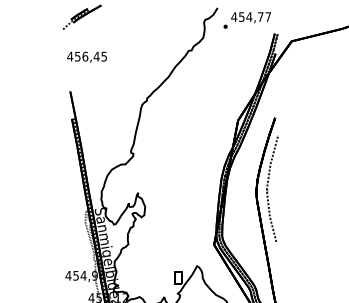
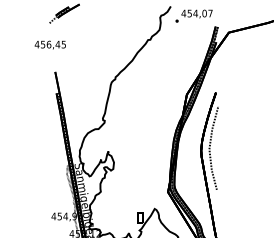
text: (260, 16) -> (204, 13), 454,77 -> 454,07
text: (86, 56) -> (49, 44), moved

